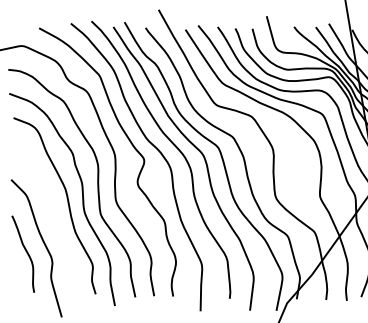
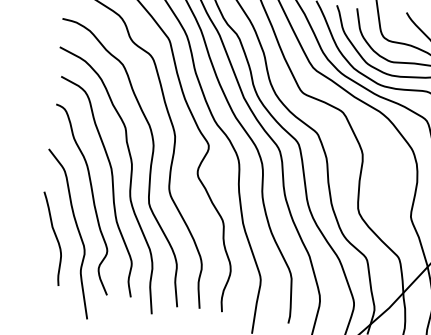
curve: (52, 216) -> (91, 198), added

